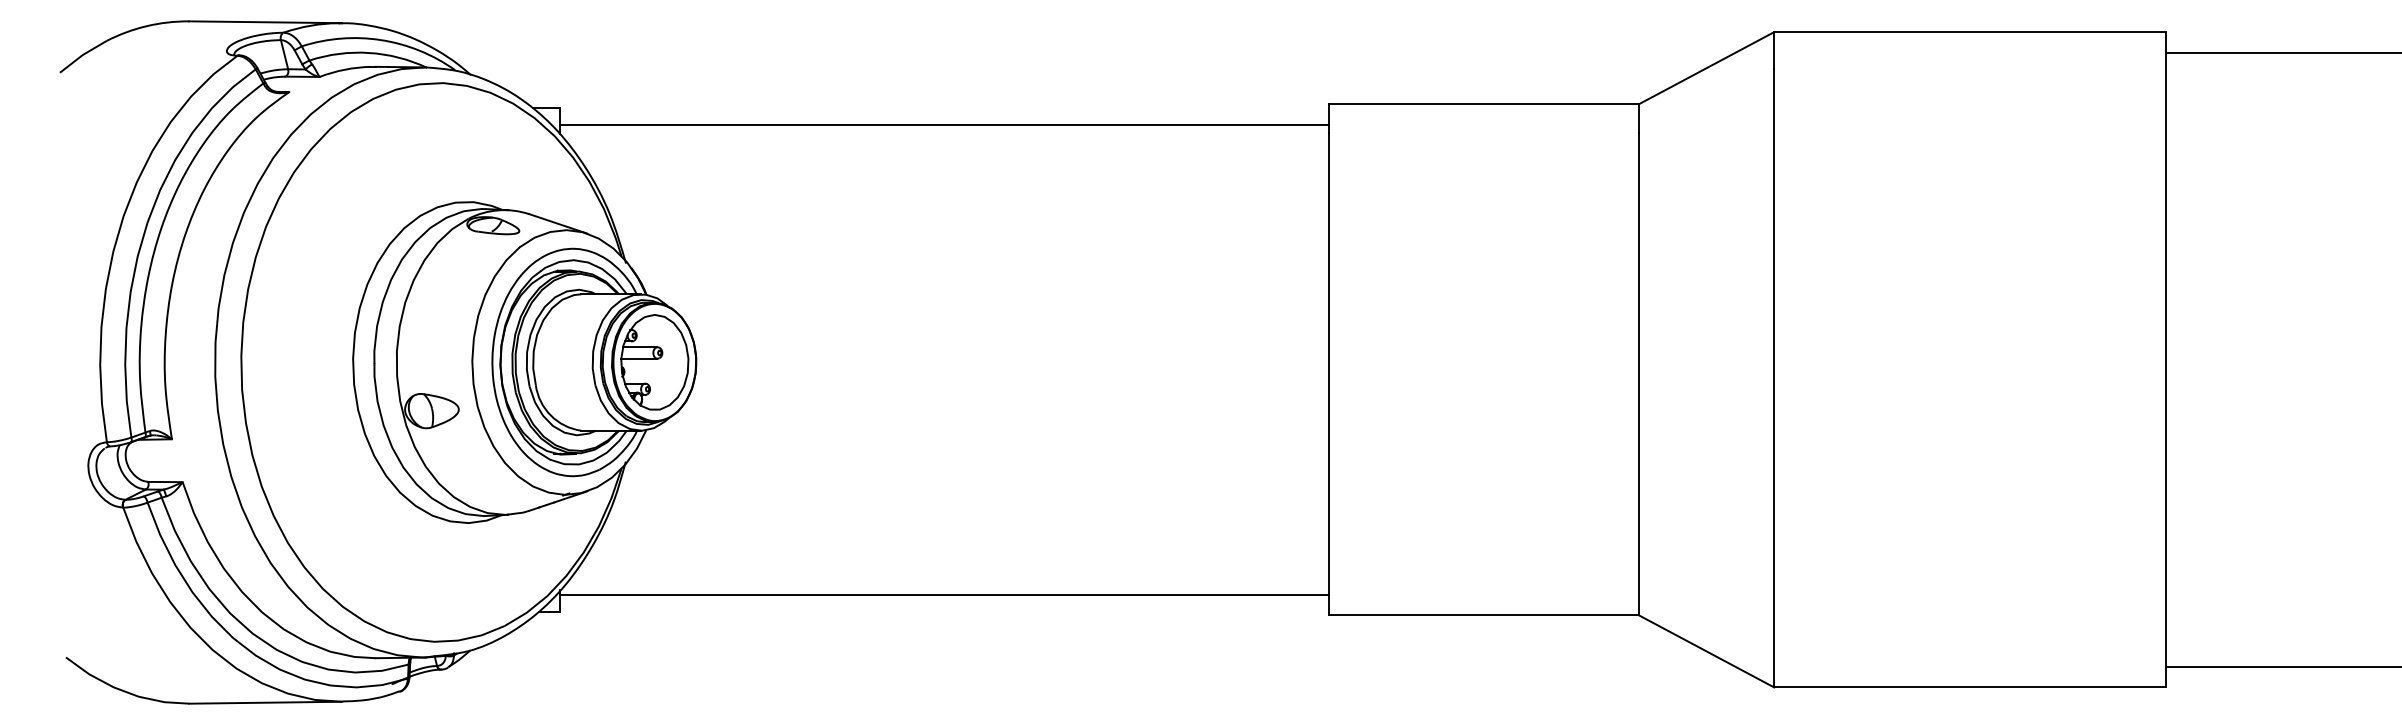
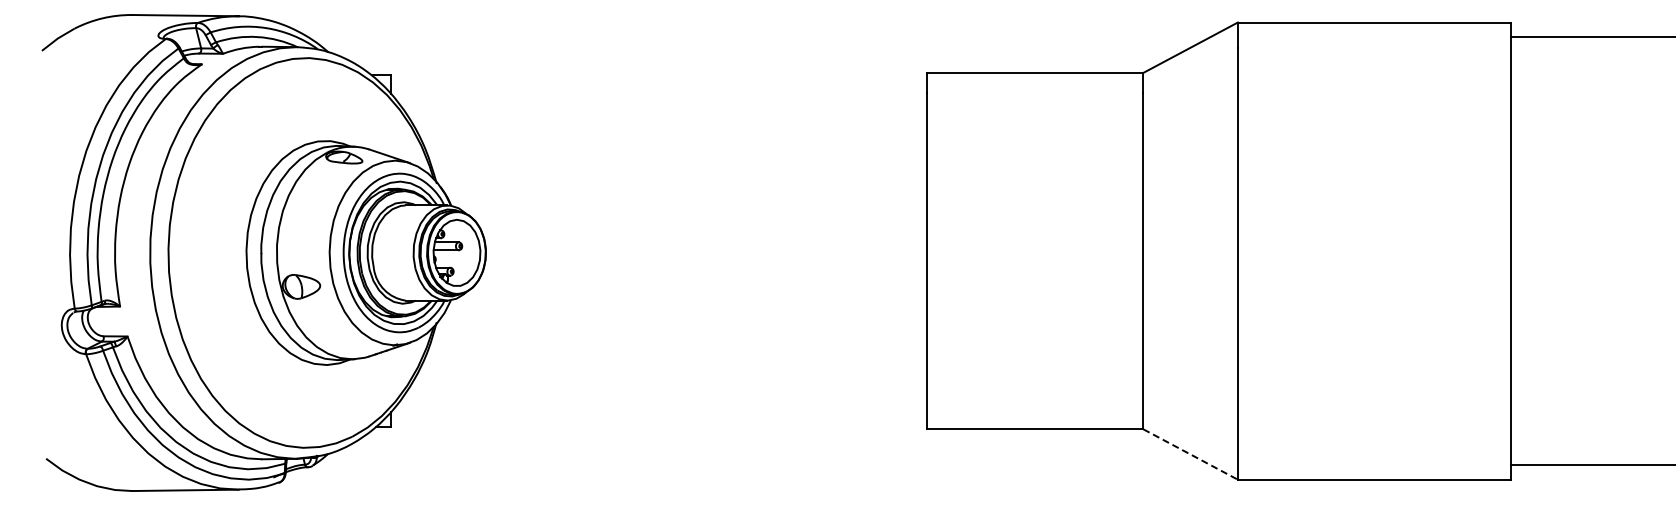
line: (945, 125) -> (659, 87), removed
line: (945, 593) -> (659, 414), removed
line: (1706, 651) -> (1190, 454), solid -> dashed

